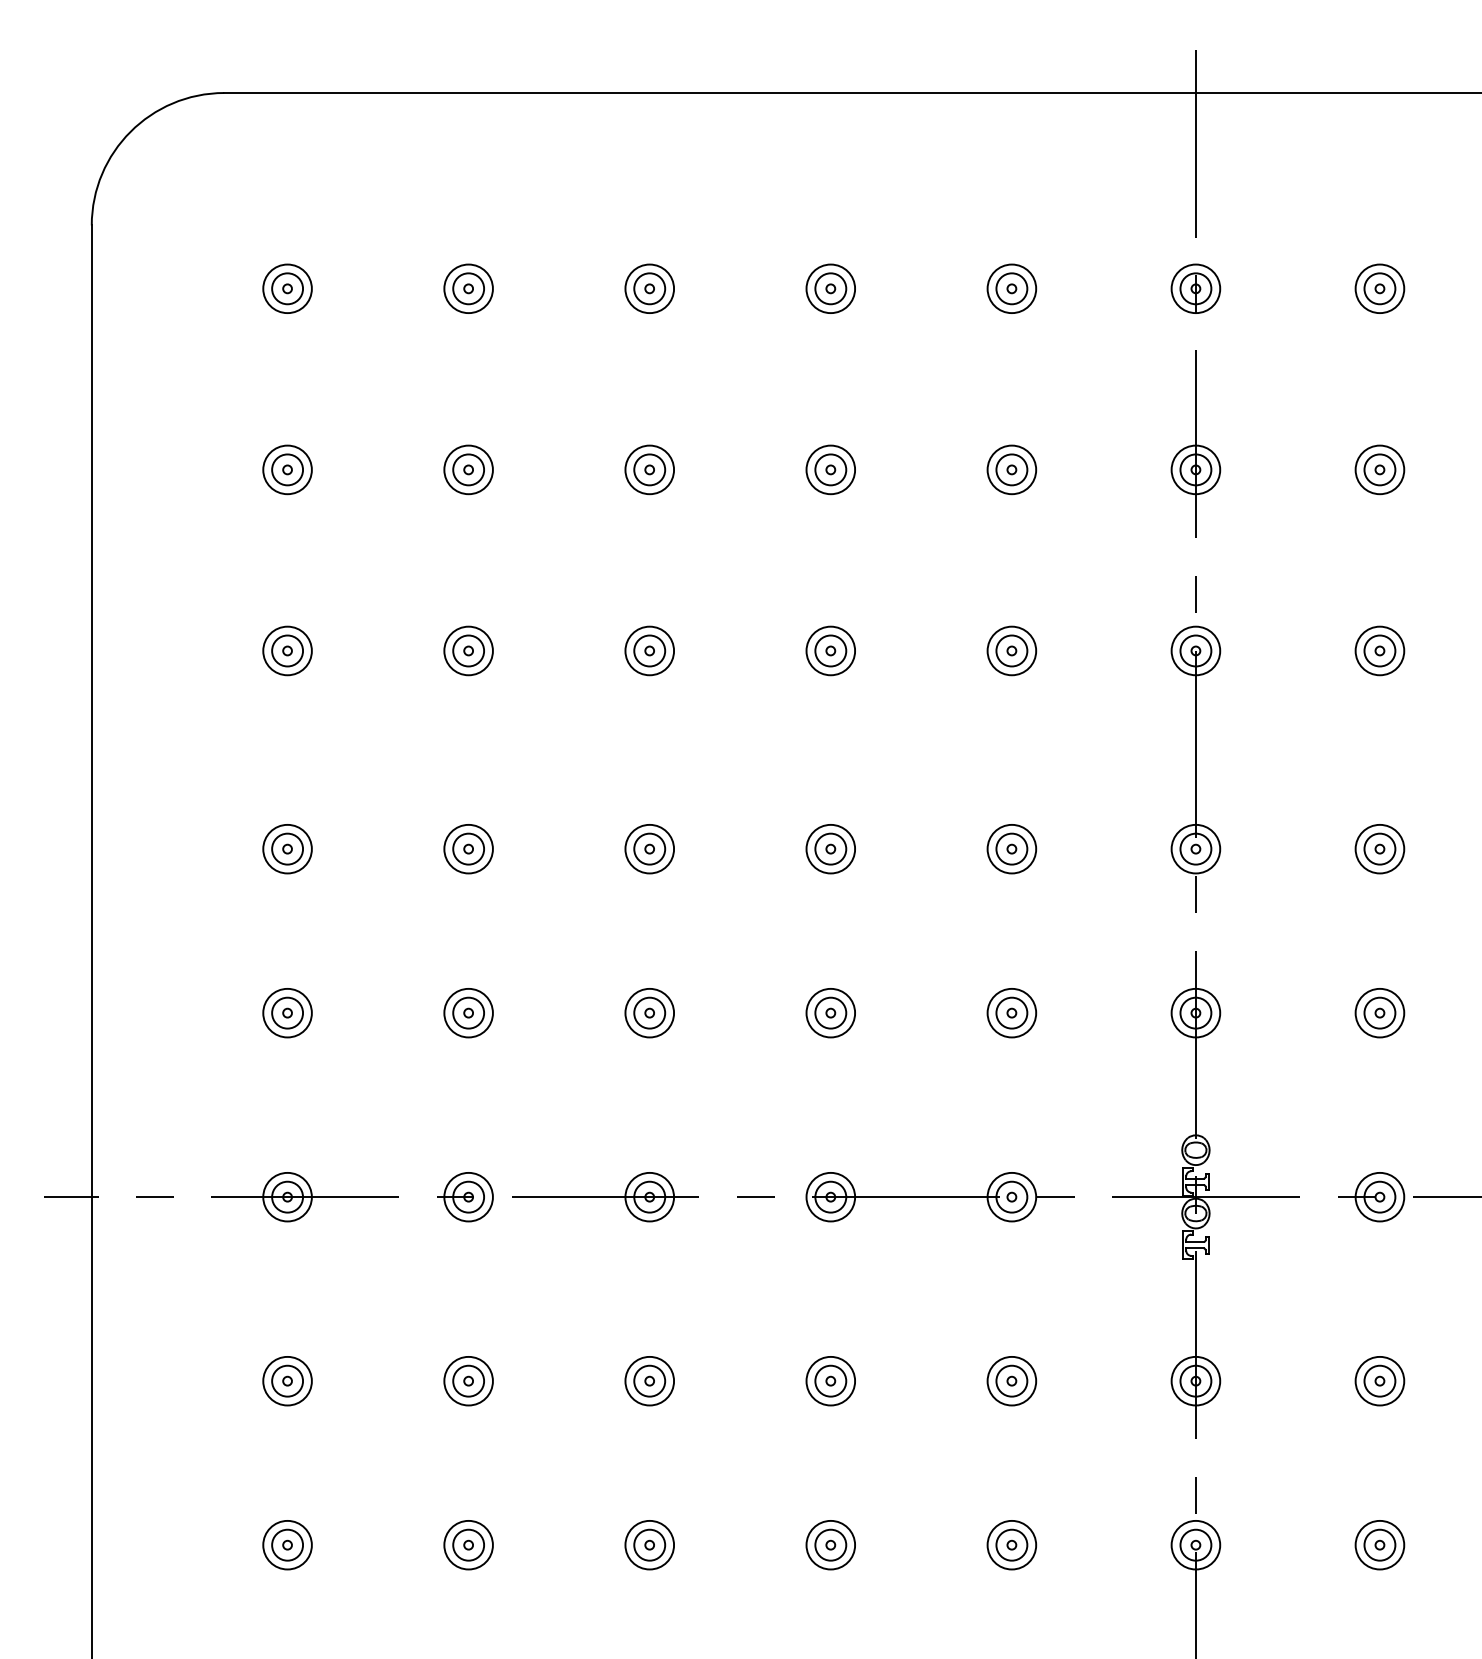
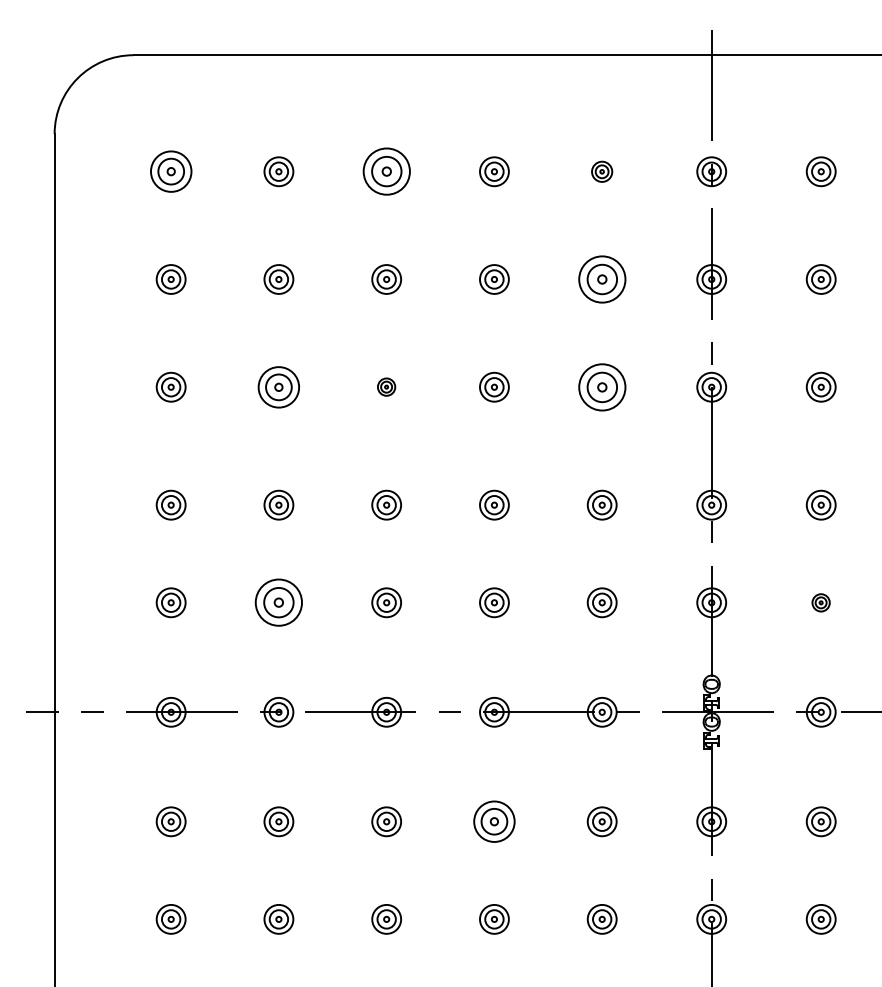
part: (286, 288) -> (170, 171), size x1.4
part: (649, 288) -> (386, 171), size x1.6
part: (1010, 288) -> (601, 171), size x0.7
part: (1010, 469) -> (601, 279), size x1.6
part: (467, 649) -> (278, 386), size x1.4
part: (649, 649) -> (386, 386), size x0.6
part: (1010, 649) -> (601, 386), size x1.6
part: (467, 1012) -> (278, 602), size x1.6
part: (1378, 1012) -> (820, 602), size x0.6
part: (830, 1380) -> (494, 821), size x1.4

